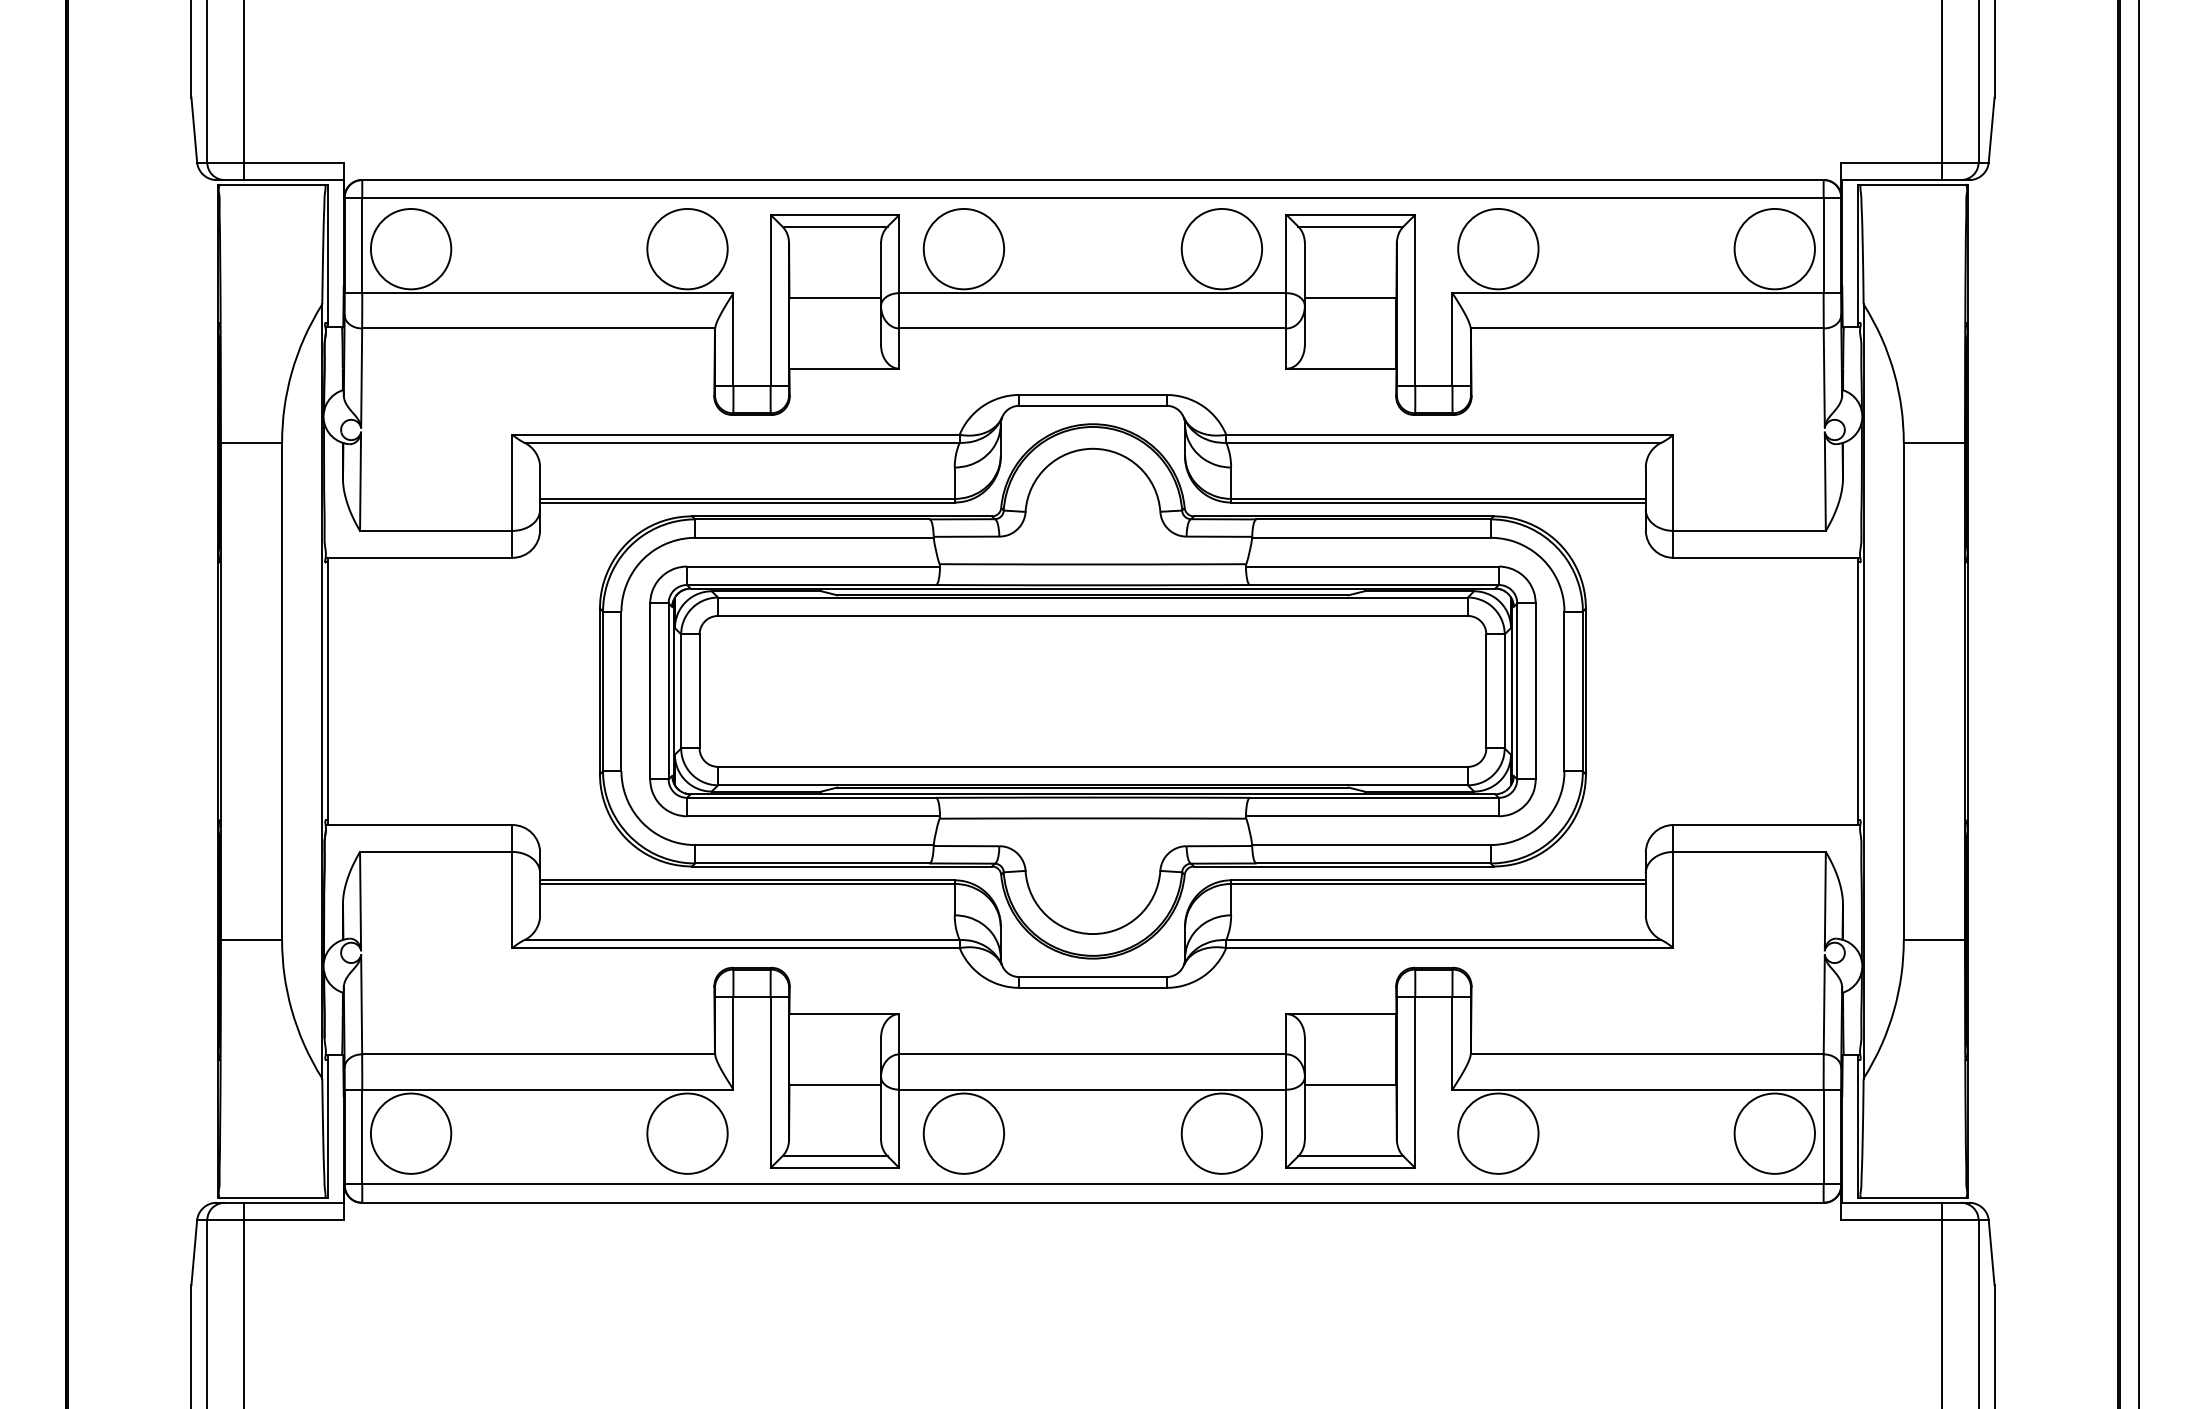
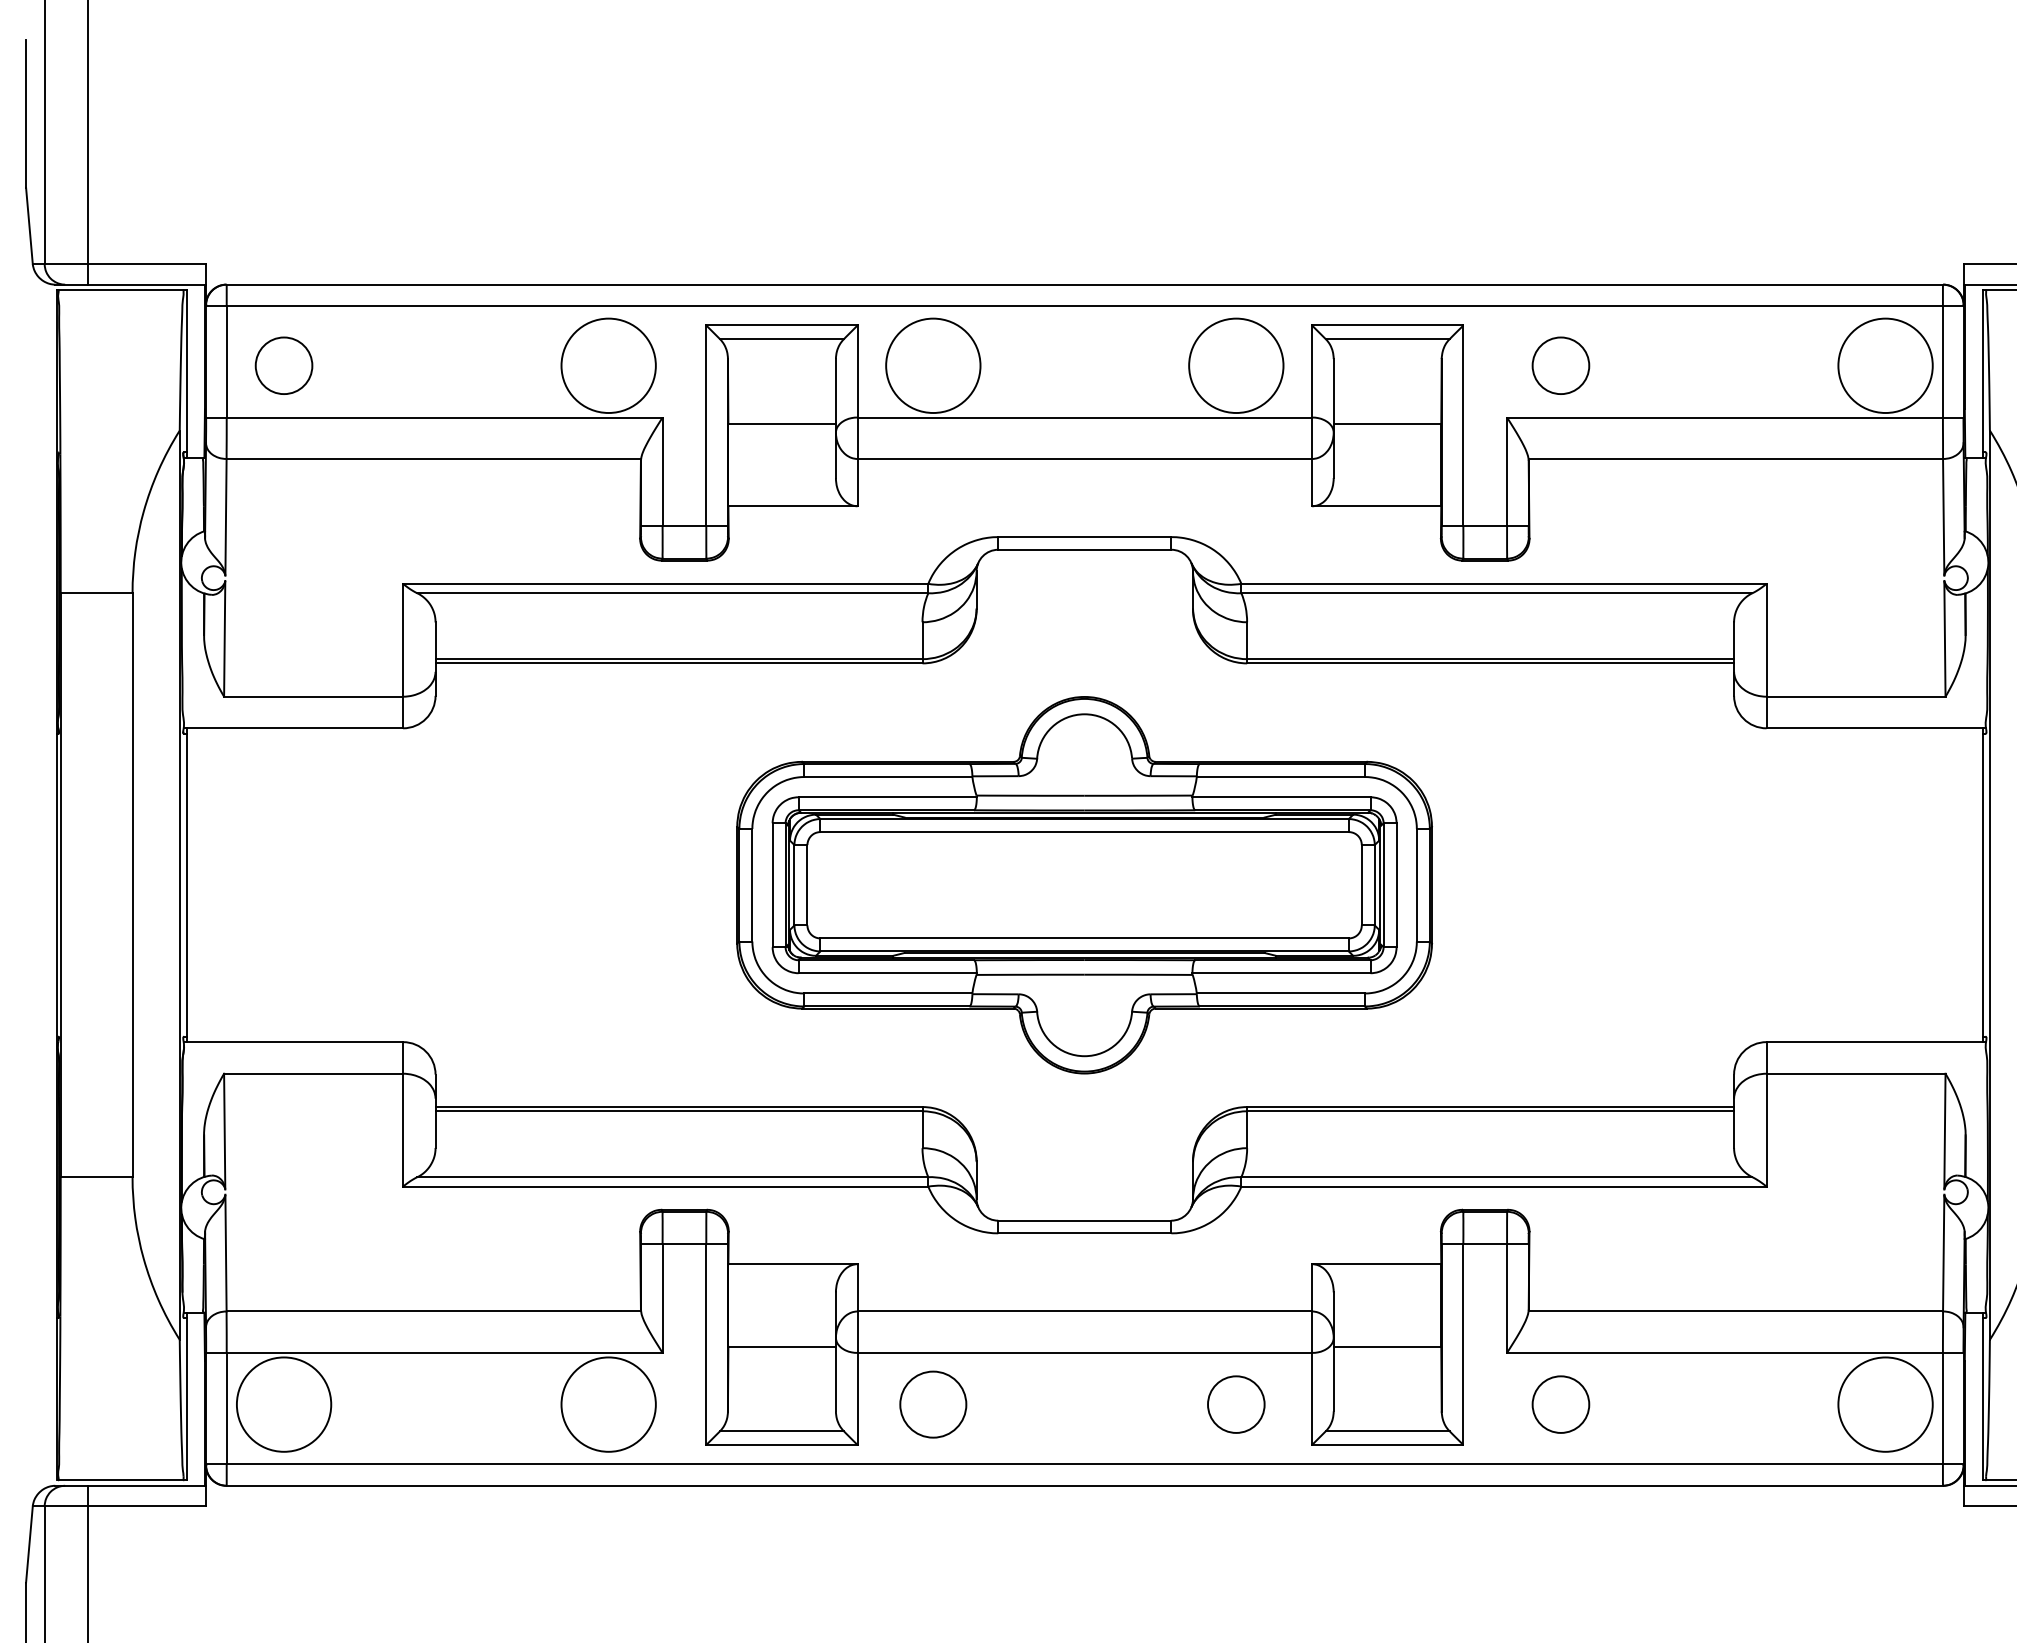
circle: (410, 248) -> (283, 365), size x0.6
circle: (1498, 248) -> (1561, 365), size x0.6
part: (1092, 691) -> (1084, 885), size x0.6
circle: (963, 1133) -> (932, 1404), size x0.7
circle: (1221, 1133) -> (1235, 1404), size x0.6
circle: (1498, 1133) -> (1561, 1404), size x0.6

